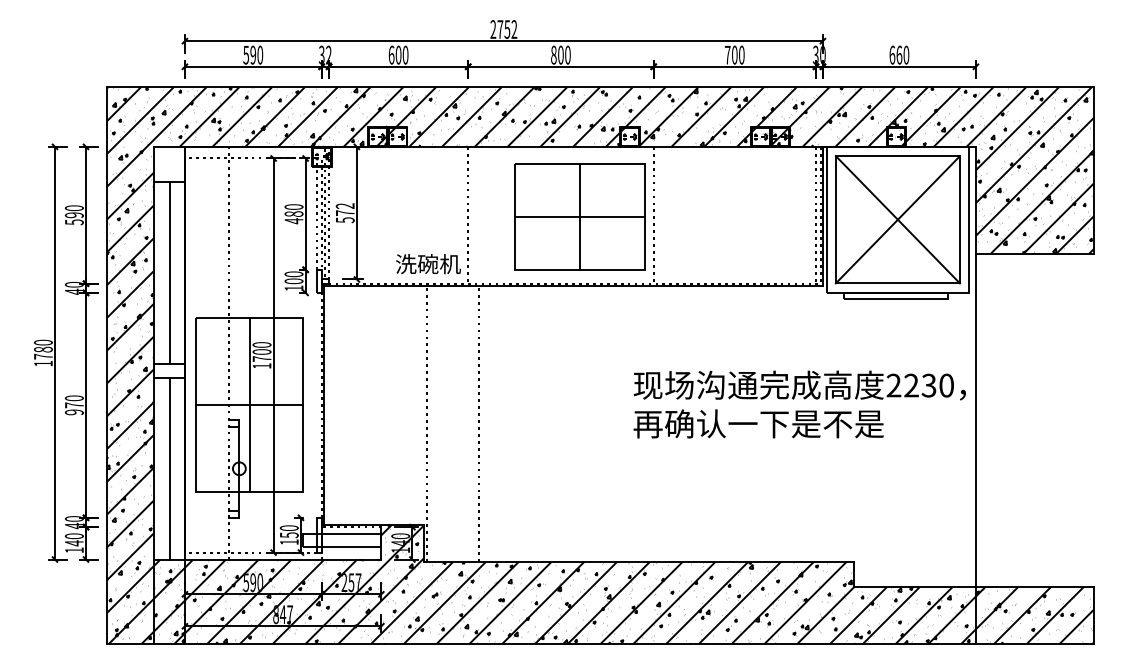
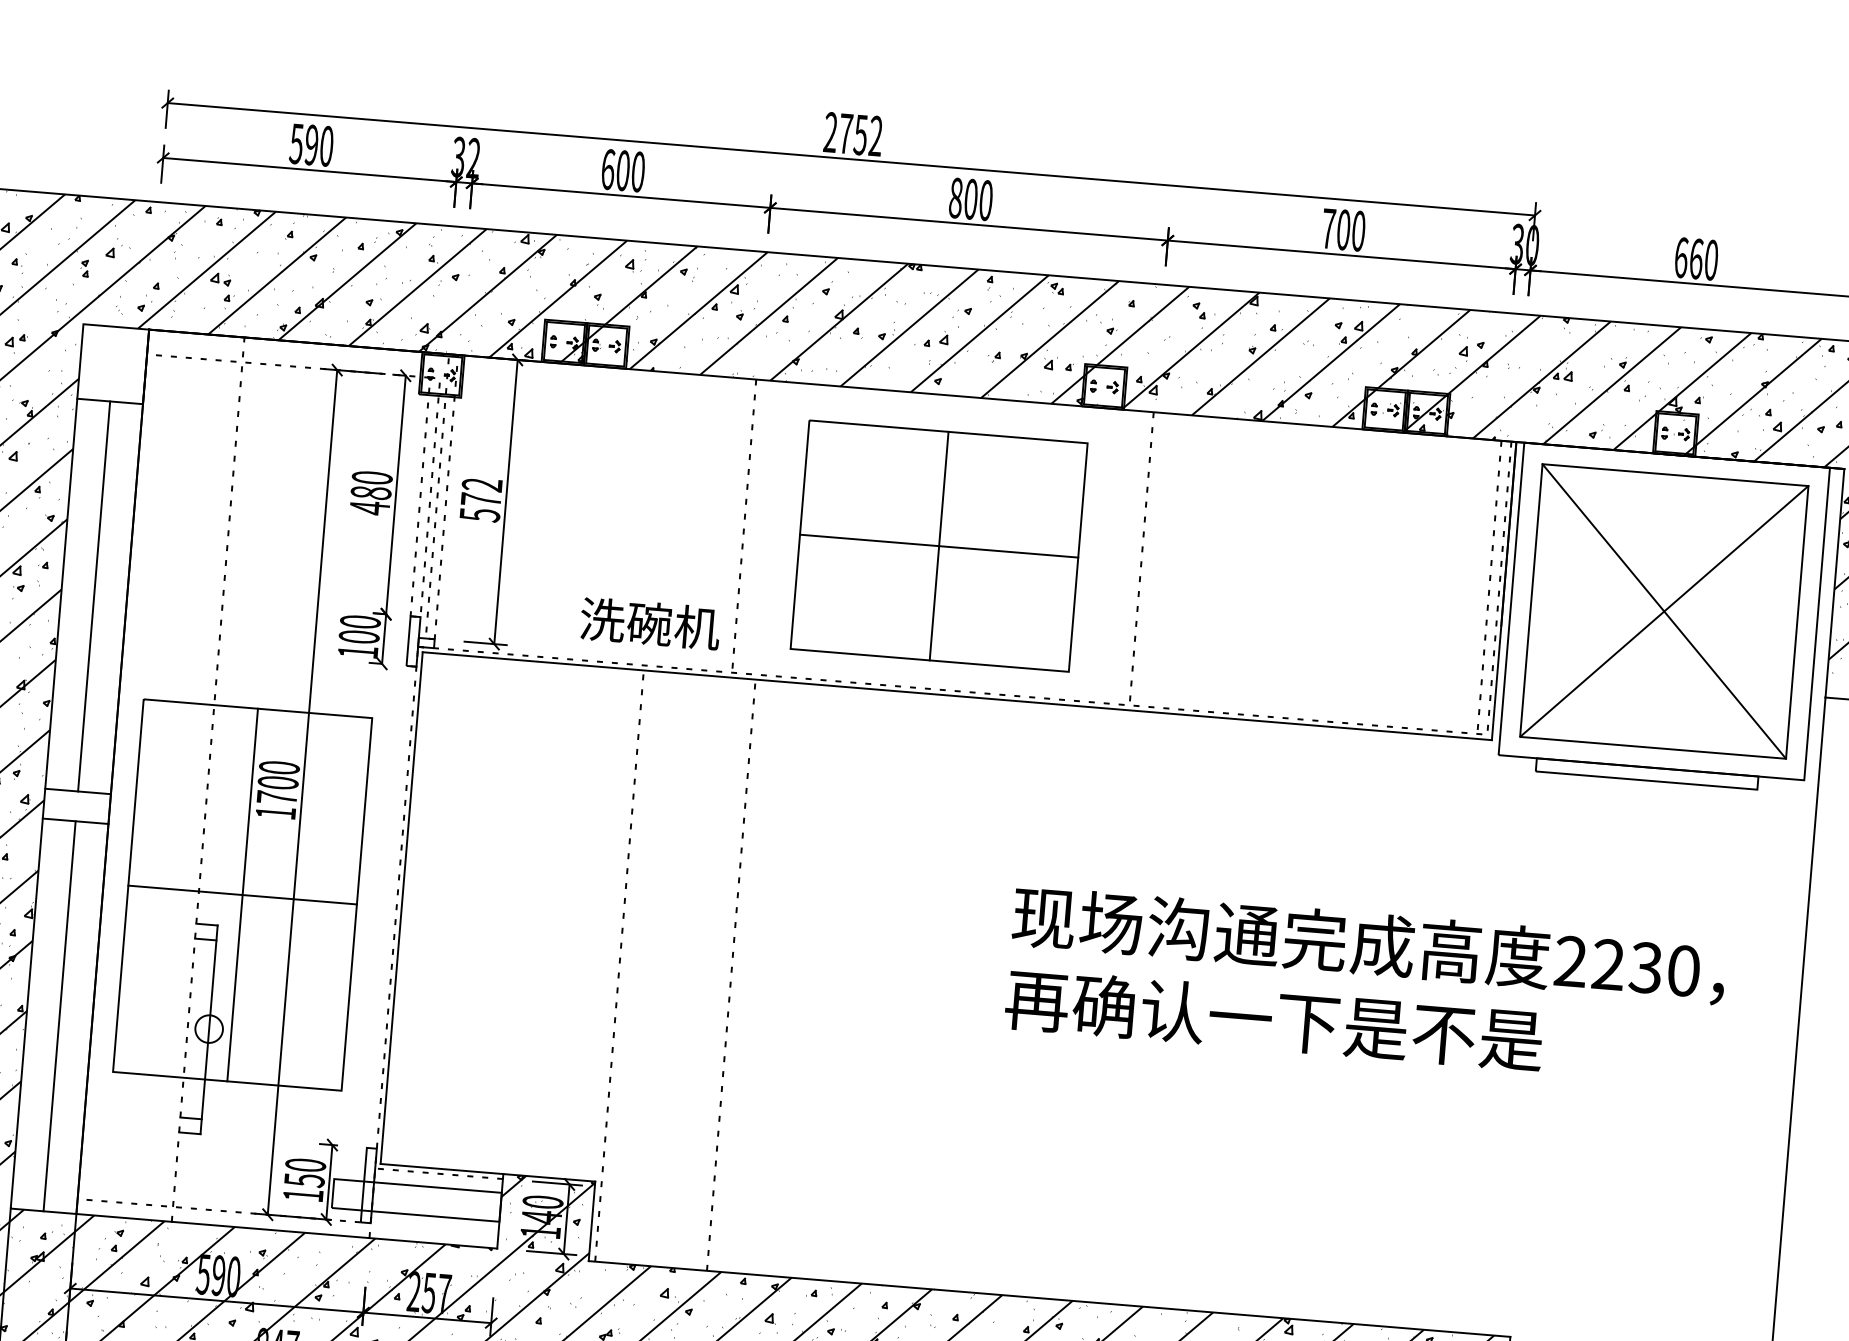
part: (579, 216) -> (937, 544), moved
text: (799, 404) -> (1365, 985), moved

